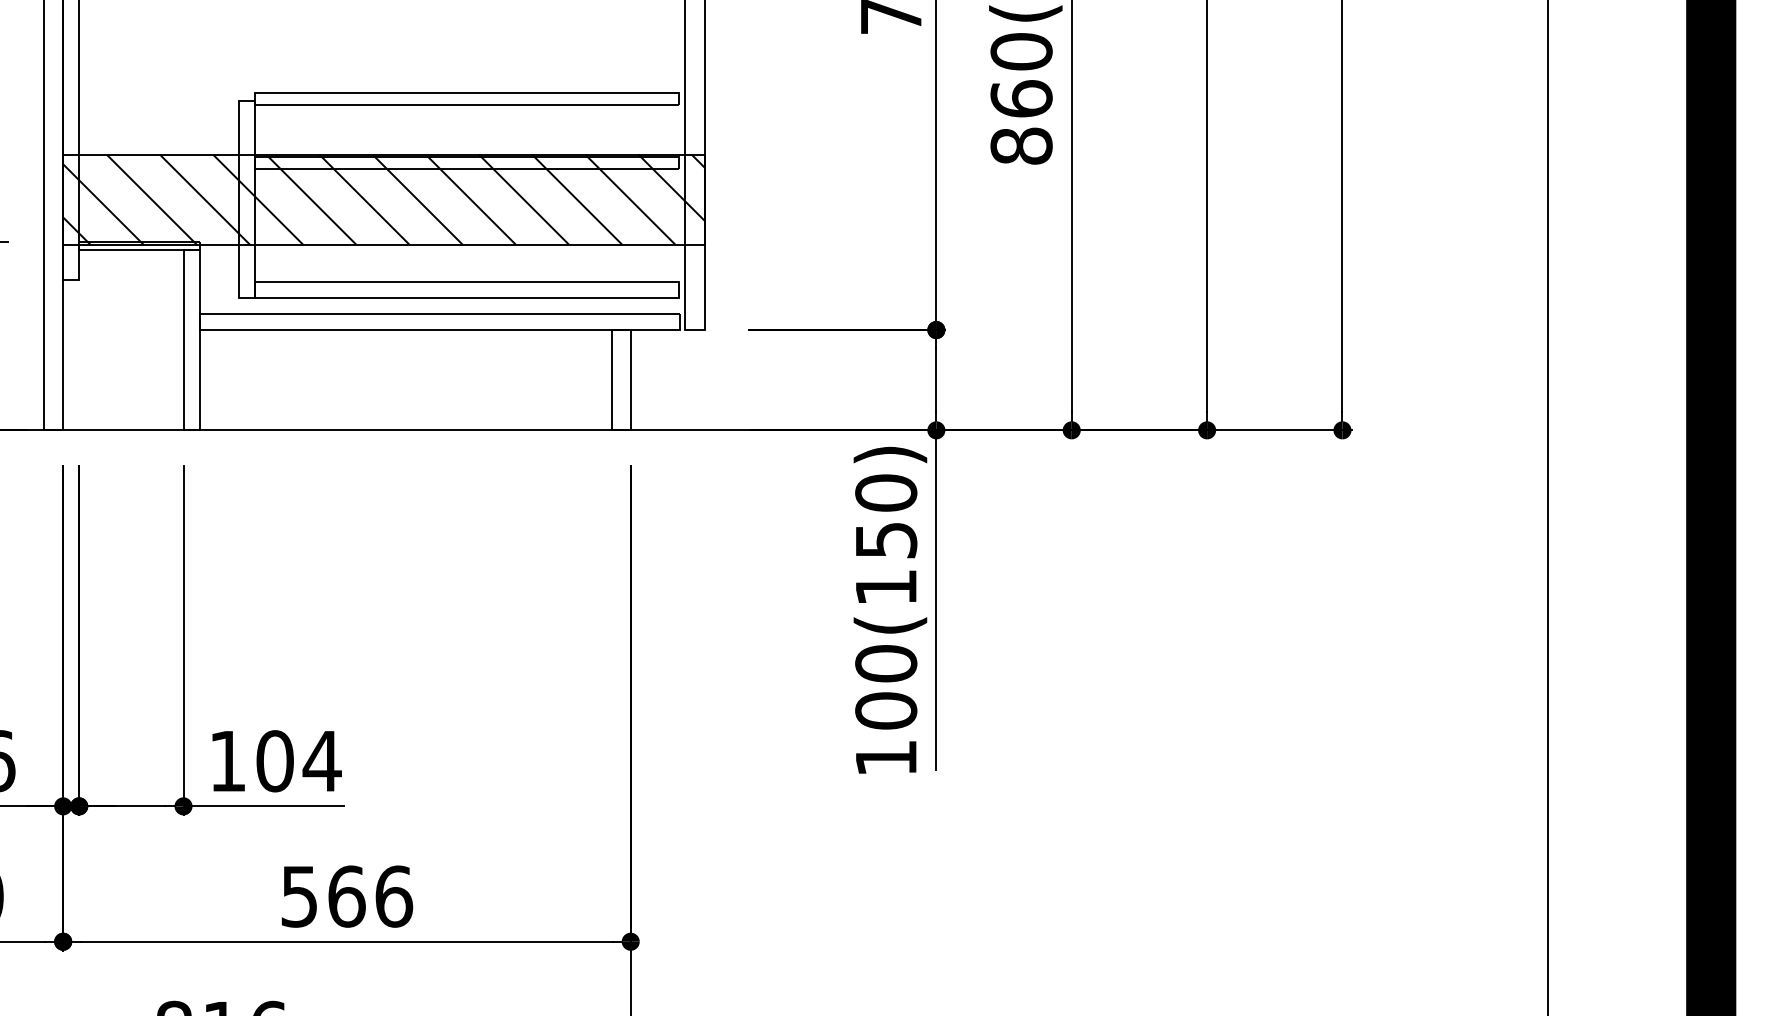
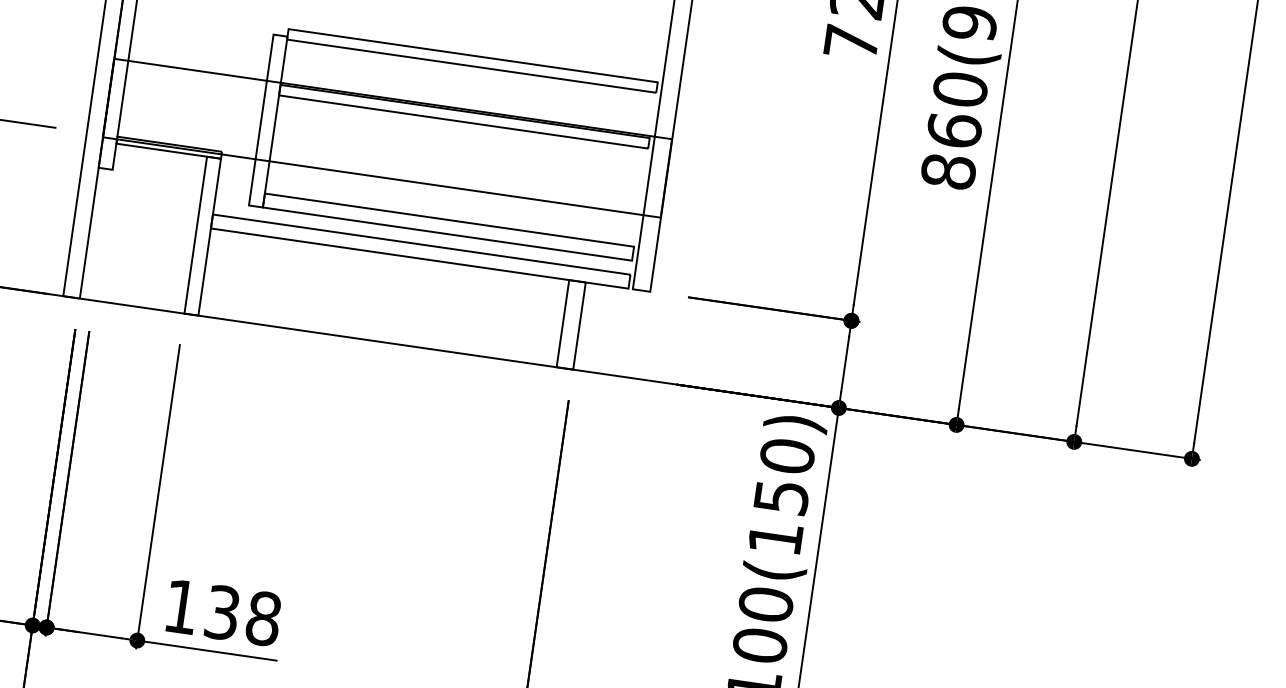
hatch: (383, 199) -> (387, 138), removed
text: (298, 761) -> (242, 615), 104 -> 138

